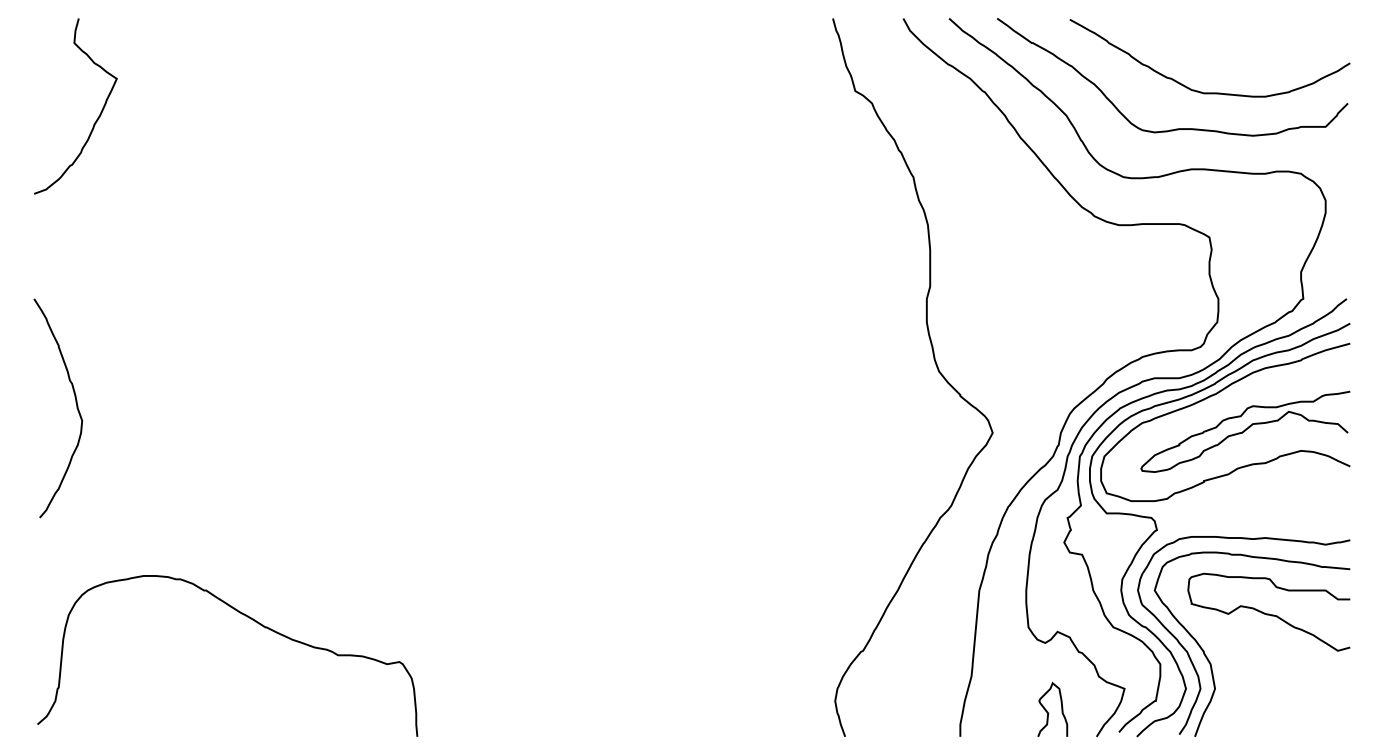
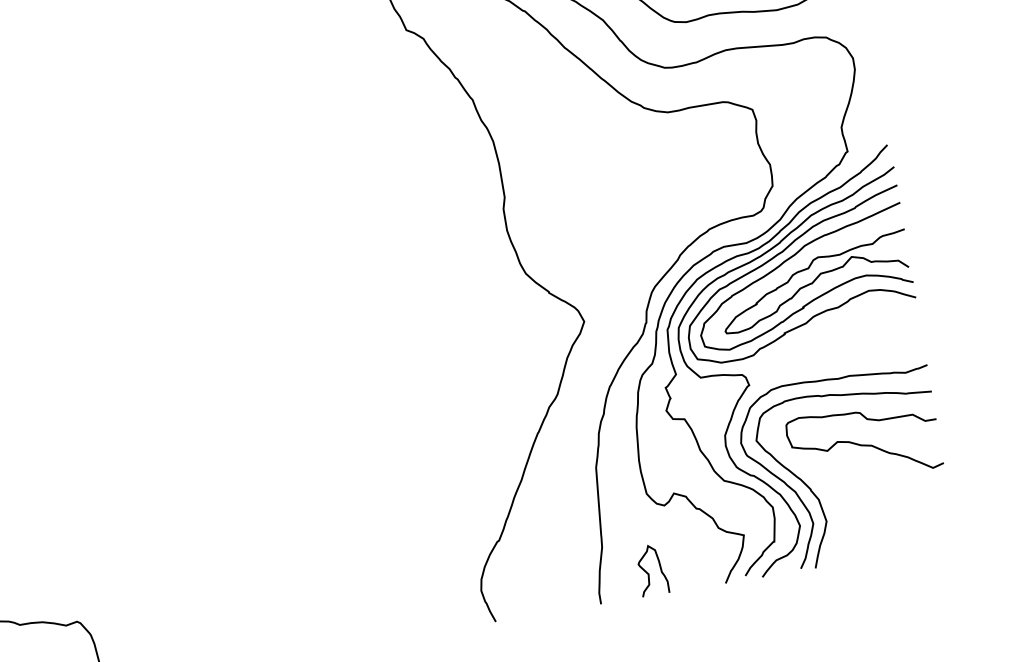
curve: (1220, 404) -> (788, 260), added
curve: (1048, 712) -> (648, 573), moved

